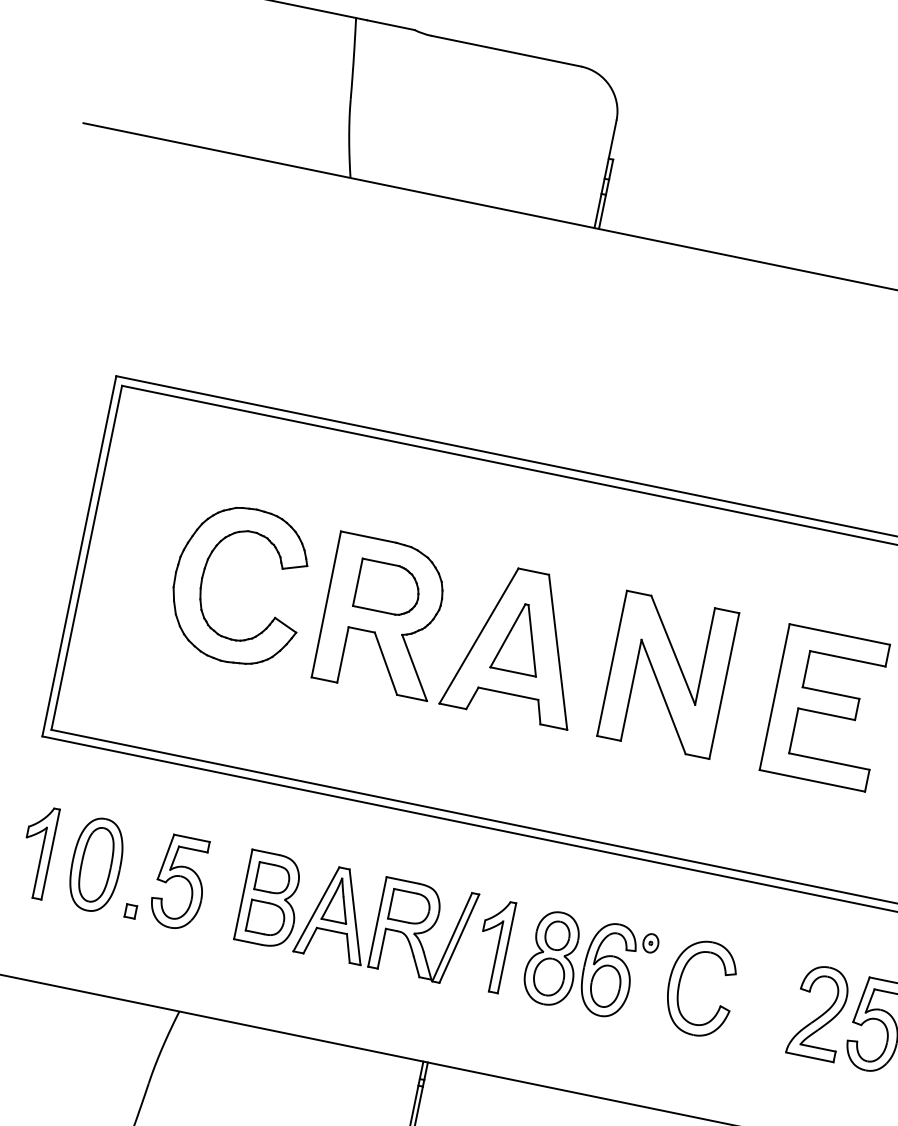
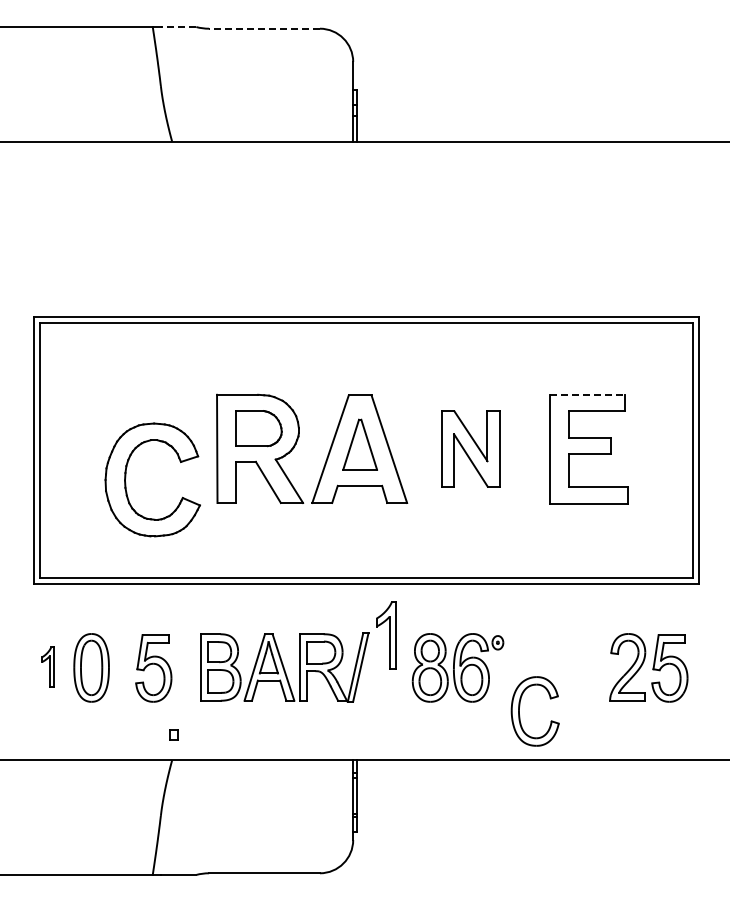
line: (390, 25) -> (178, 27), solid -> dashed
line: (506, 50) -> (264, 28), solid -> dashed
part: (204, 574) -> (126, 477), moved
line: (840, 634) -> (587, 395), solid -> dashed
part: (667, 673) -> (470, 448), size x0.7
part: (37, 852) -> (47, 667), size x0.6
part: (130, 910) -> (173, 734), moved
part: (493, 945) -> (386, 635), moved
part: (682, 977) -> (520, 706), moved

